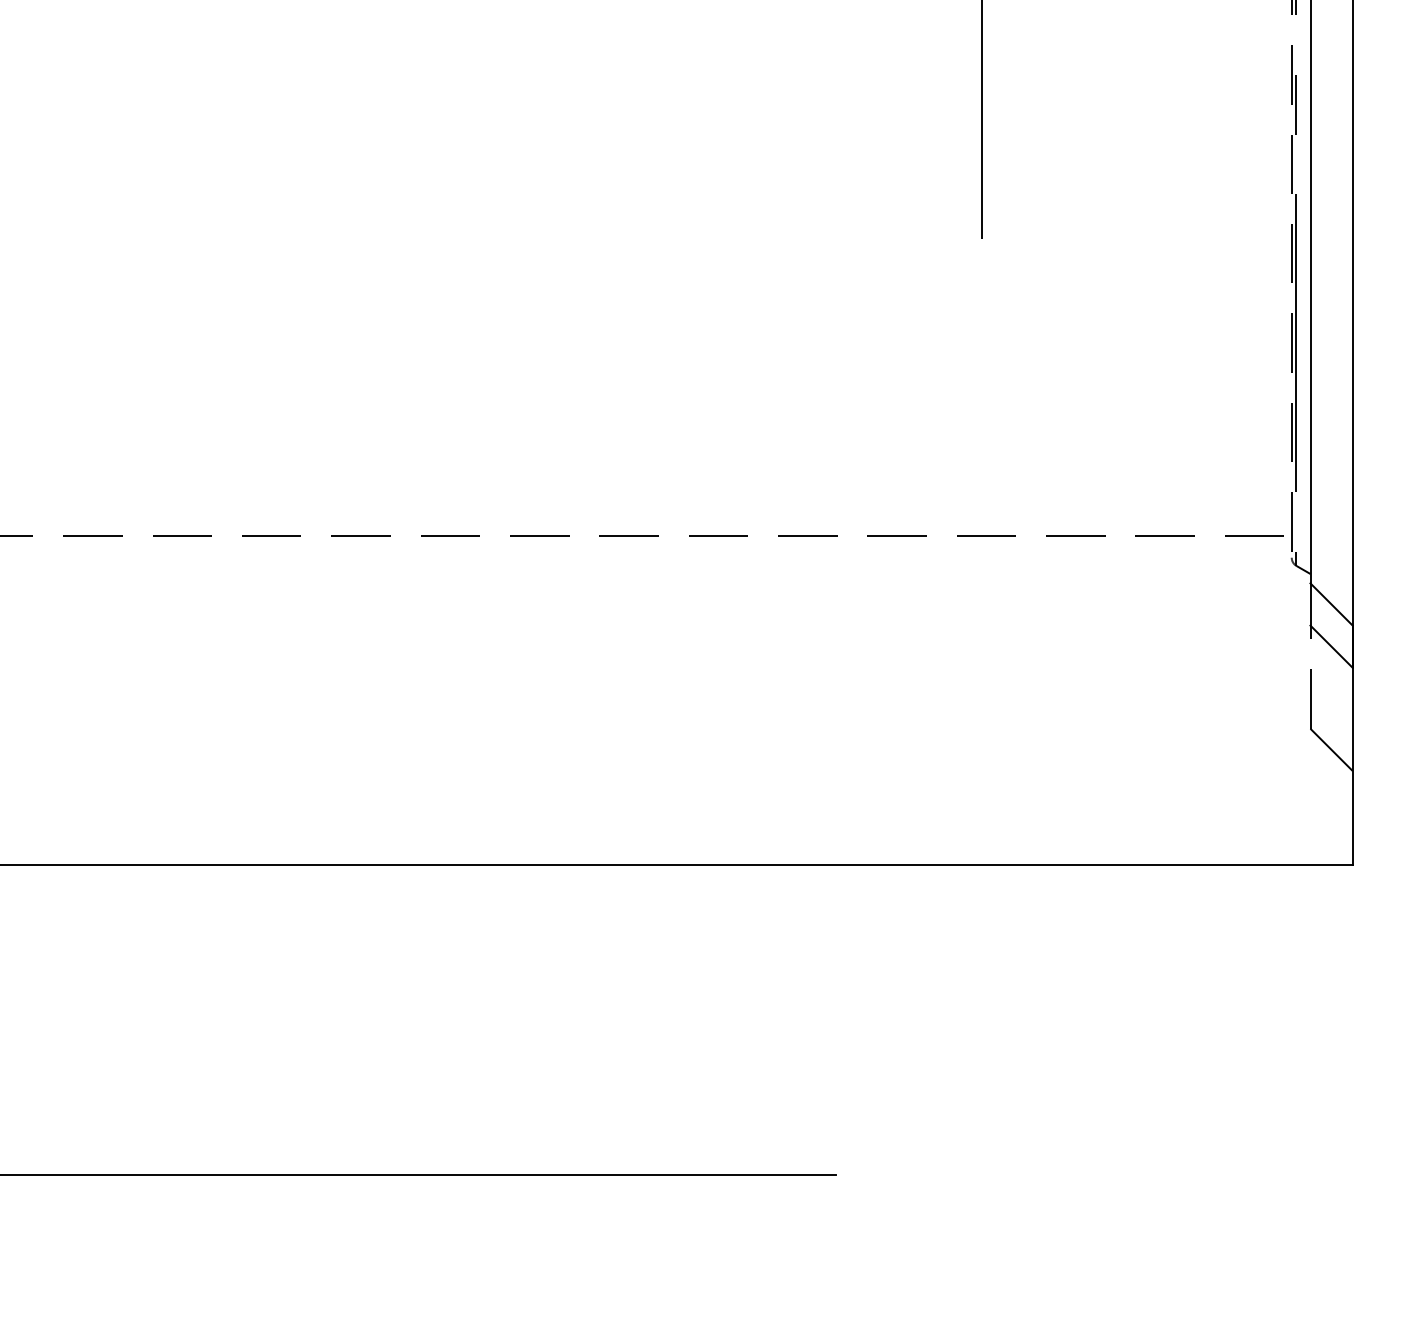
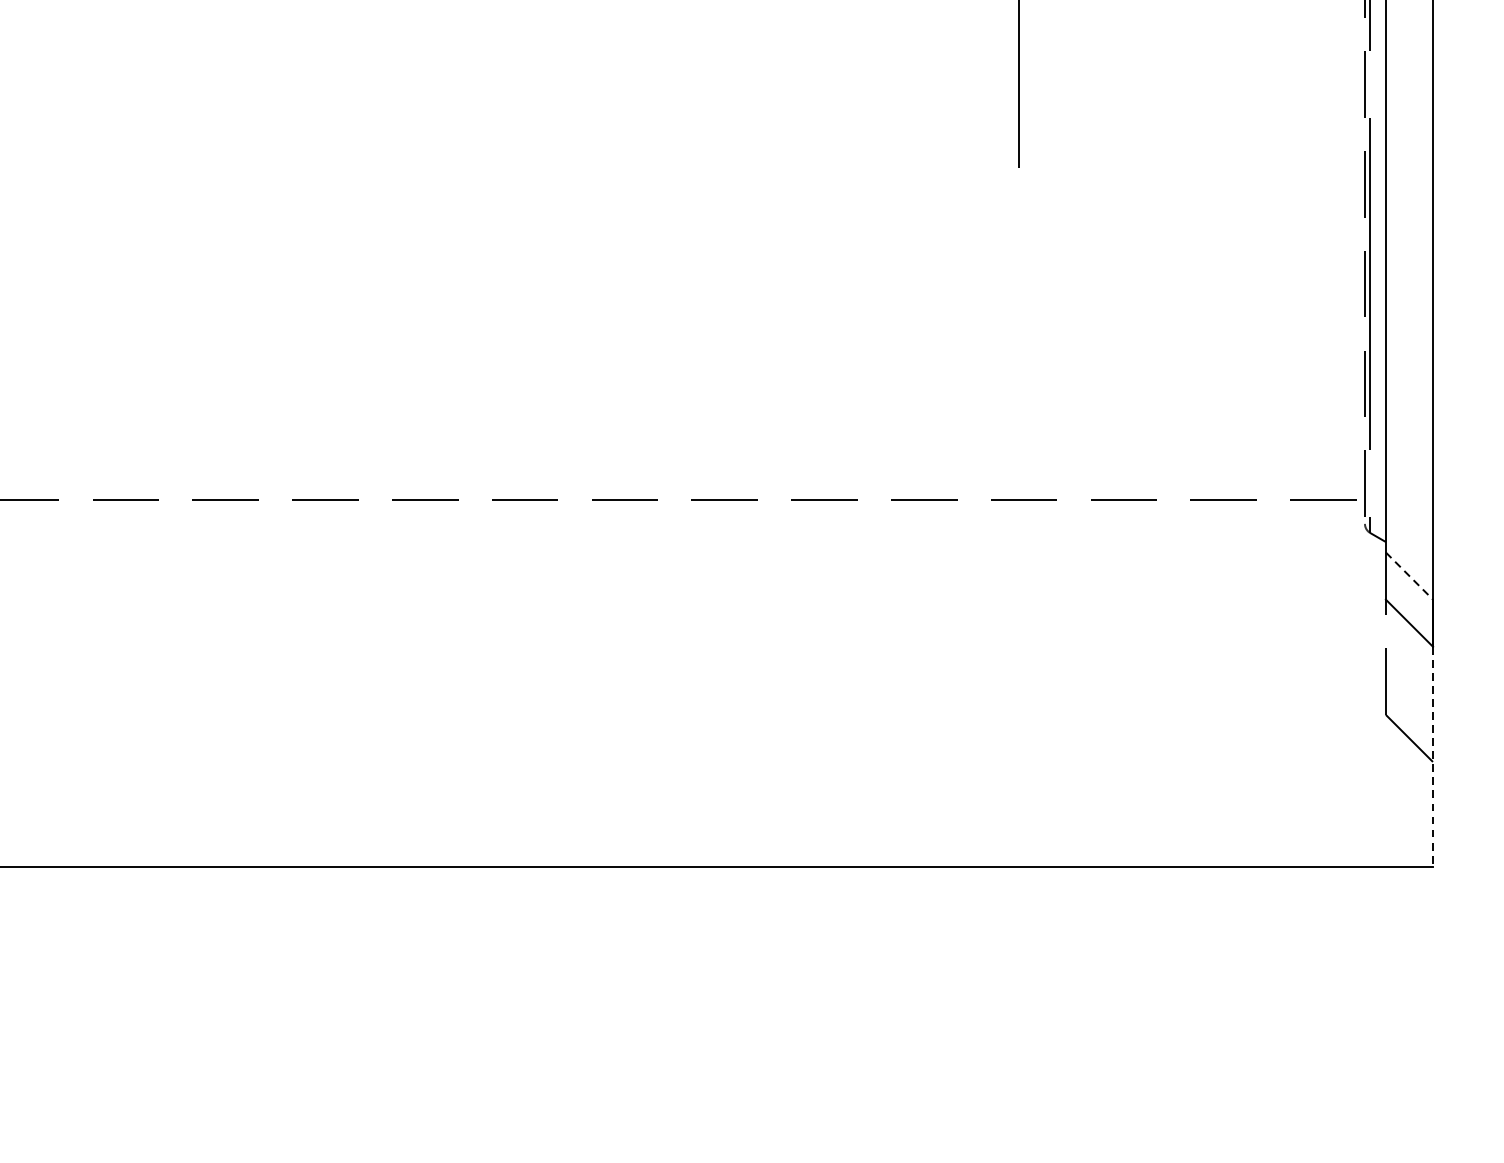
line: (1331, 604) -> (1409, 576), solid -> dashed
line: (1352, 766) -> (1432, 757), solid -> dashed

